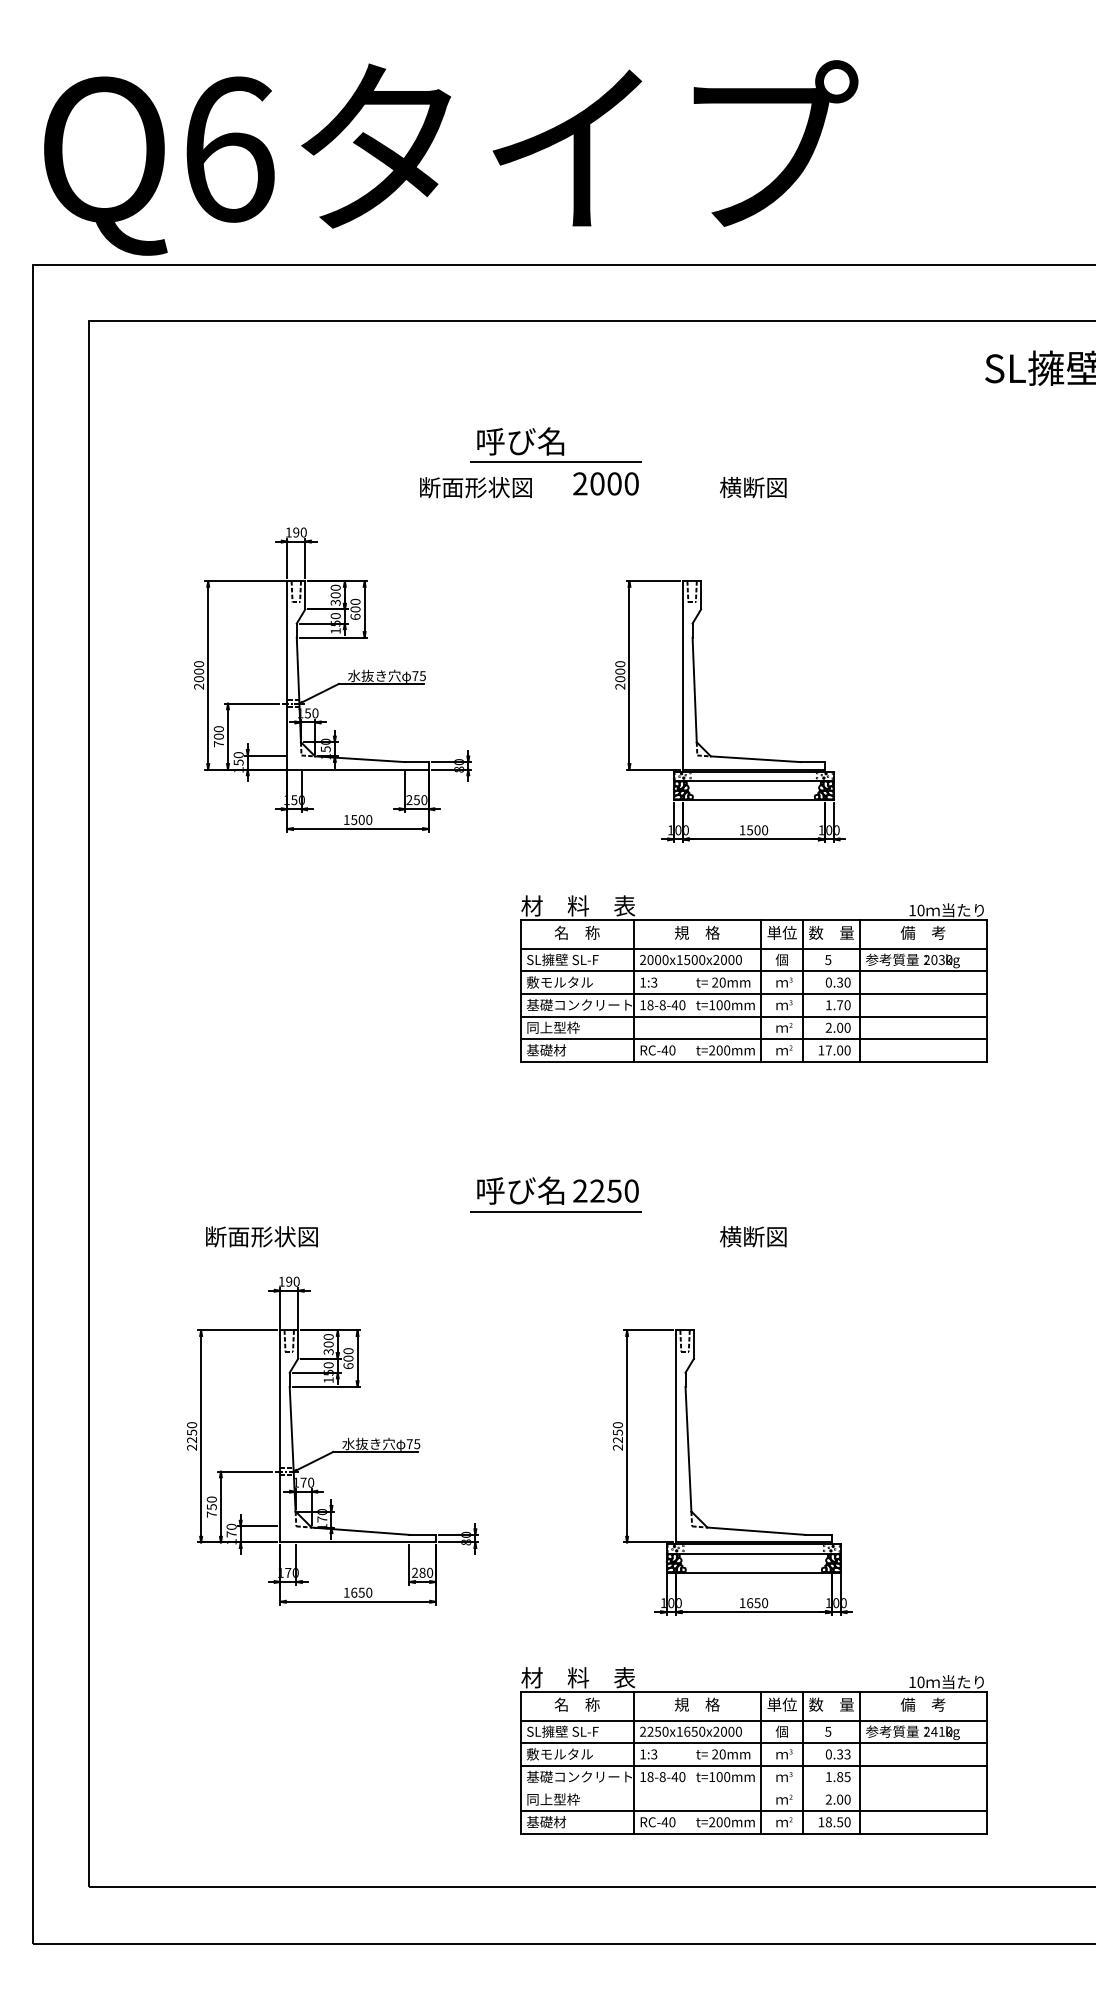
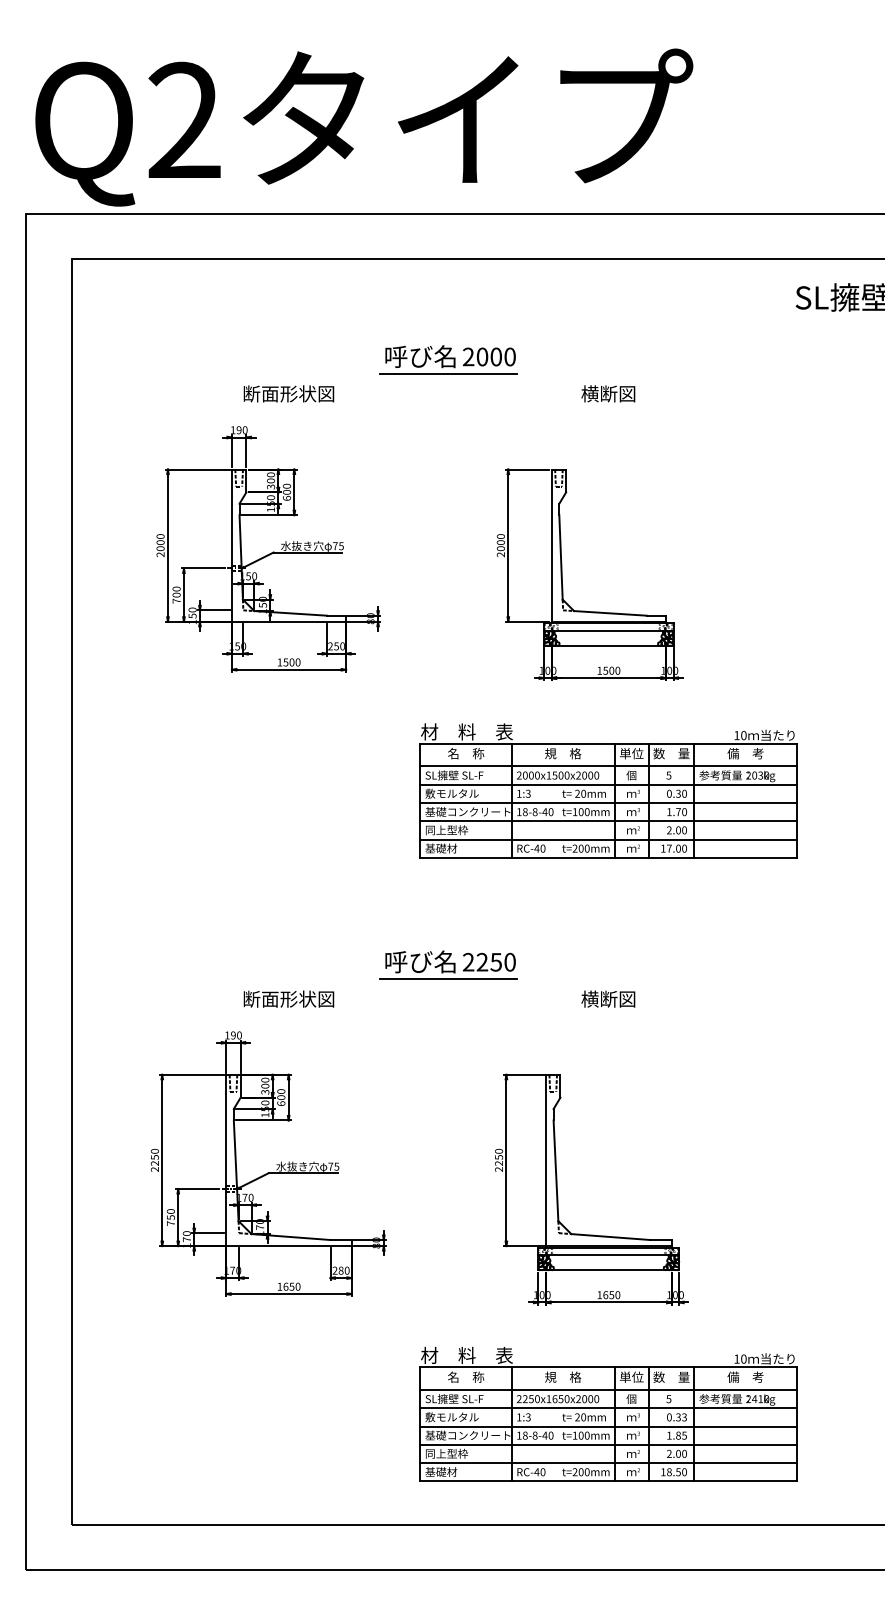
text: (229, 149) -> (185, 120), Q6 -> Q2
text: (605, 483) -> (488, 356), moved
text: (475, 487) -> (288, 393), moved
text: (261, 1236) -> (288, 998), moved
line: (753, 1788) -> (608, 1444), added

